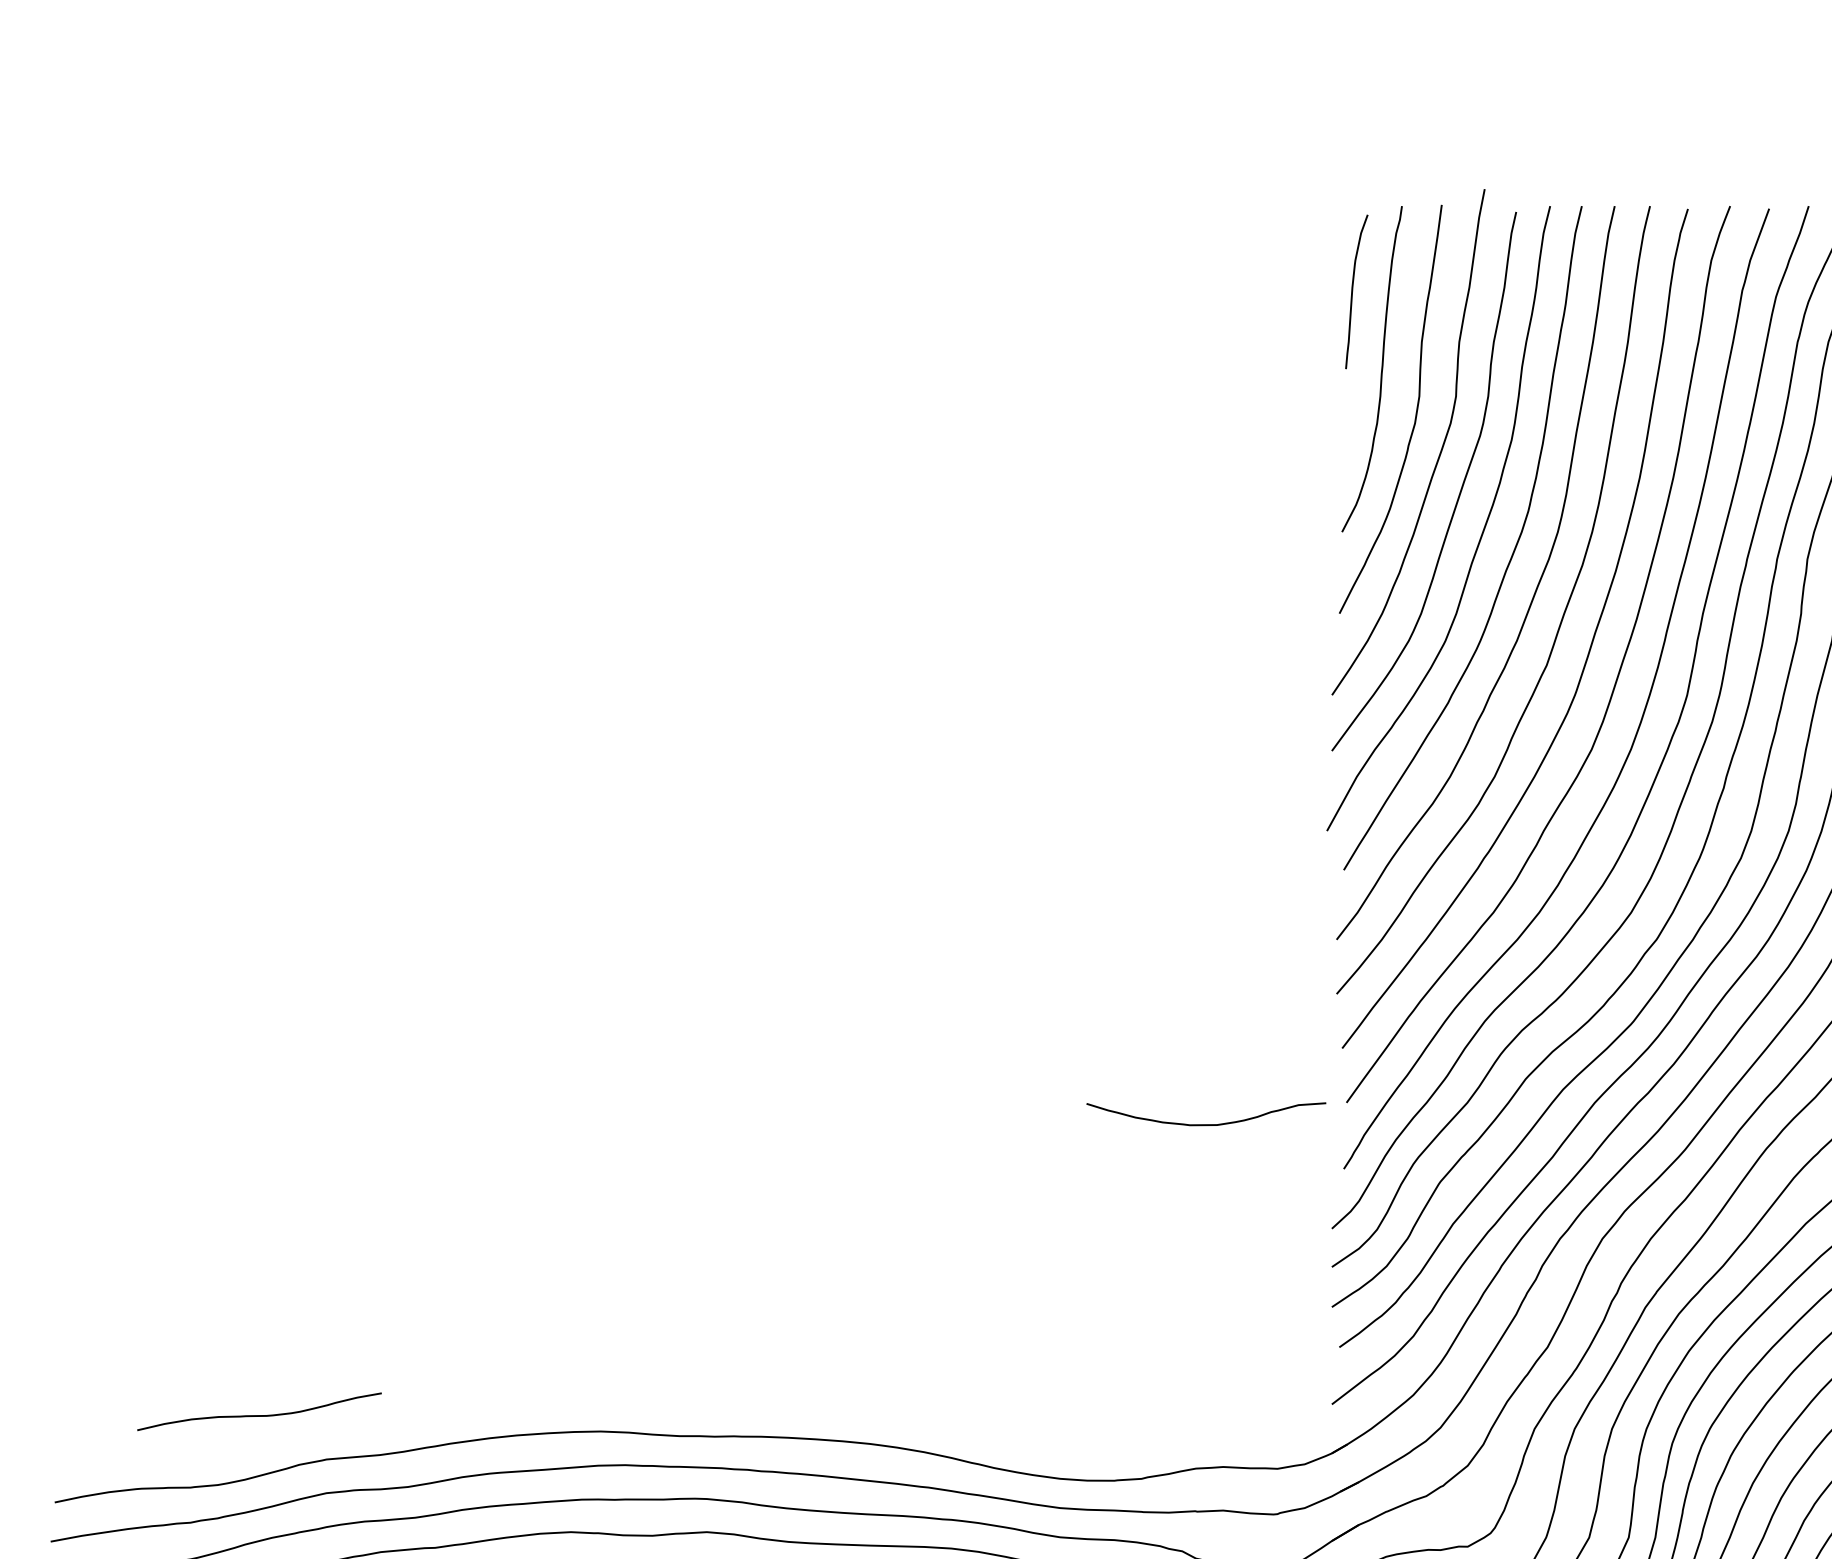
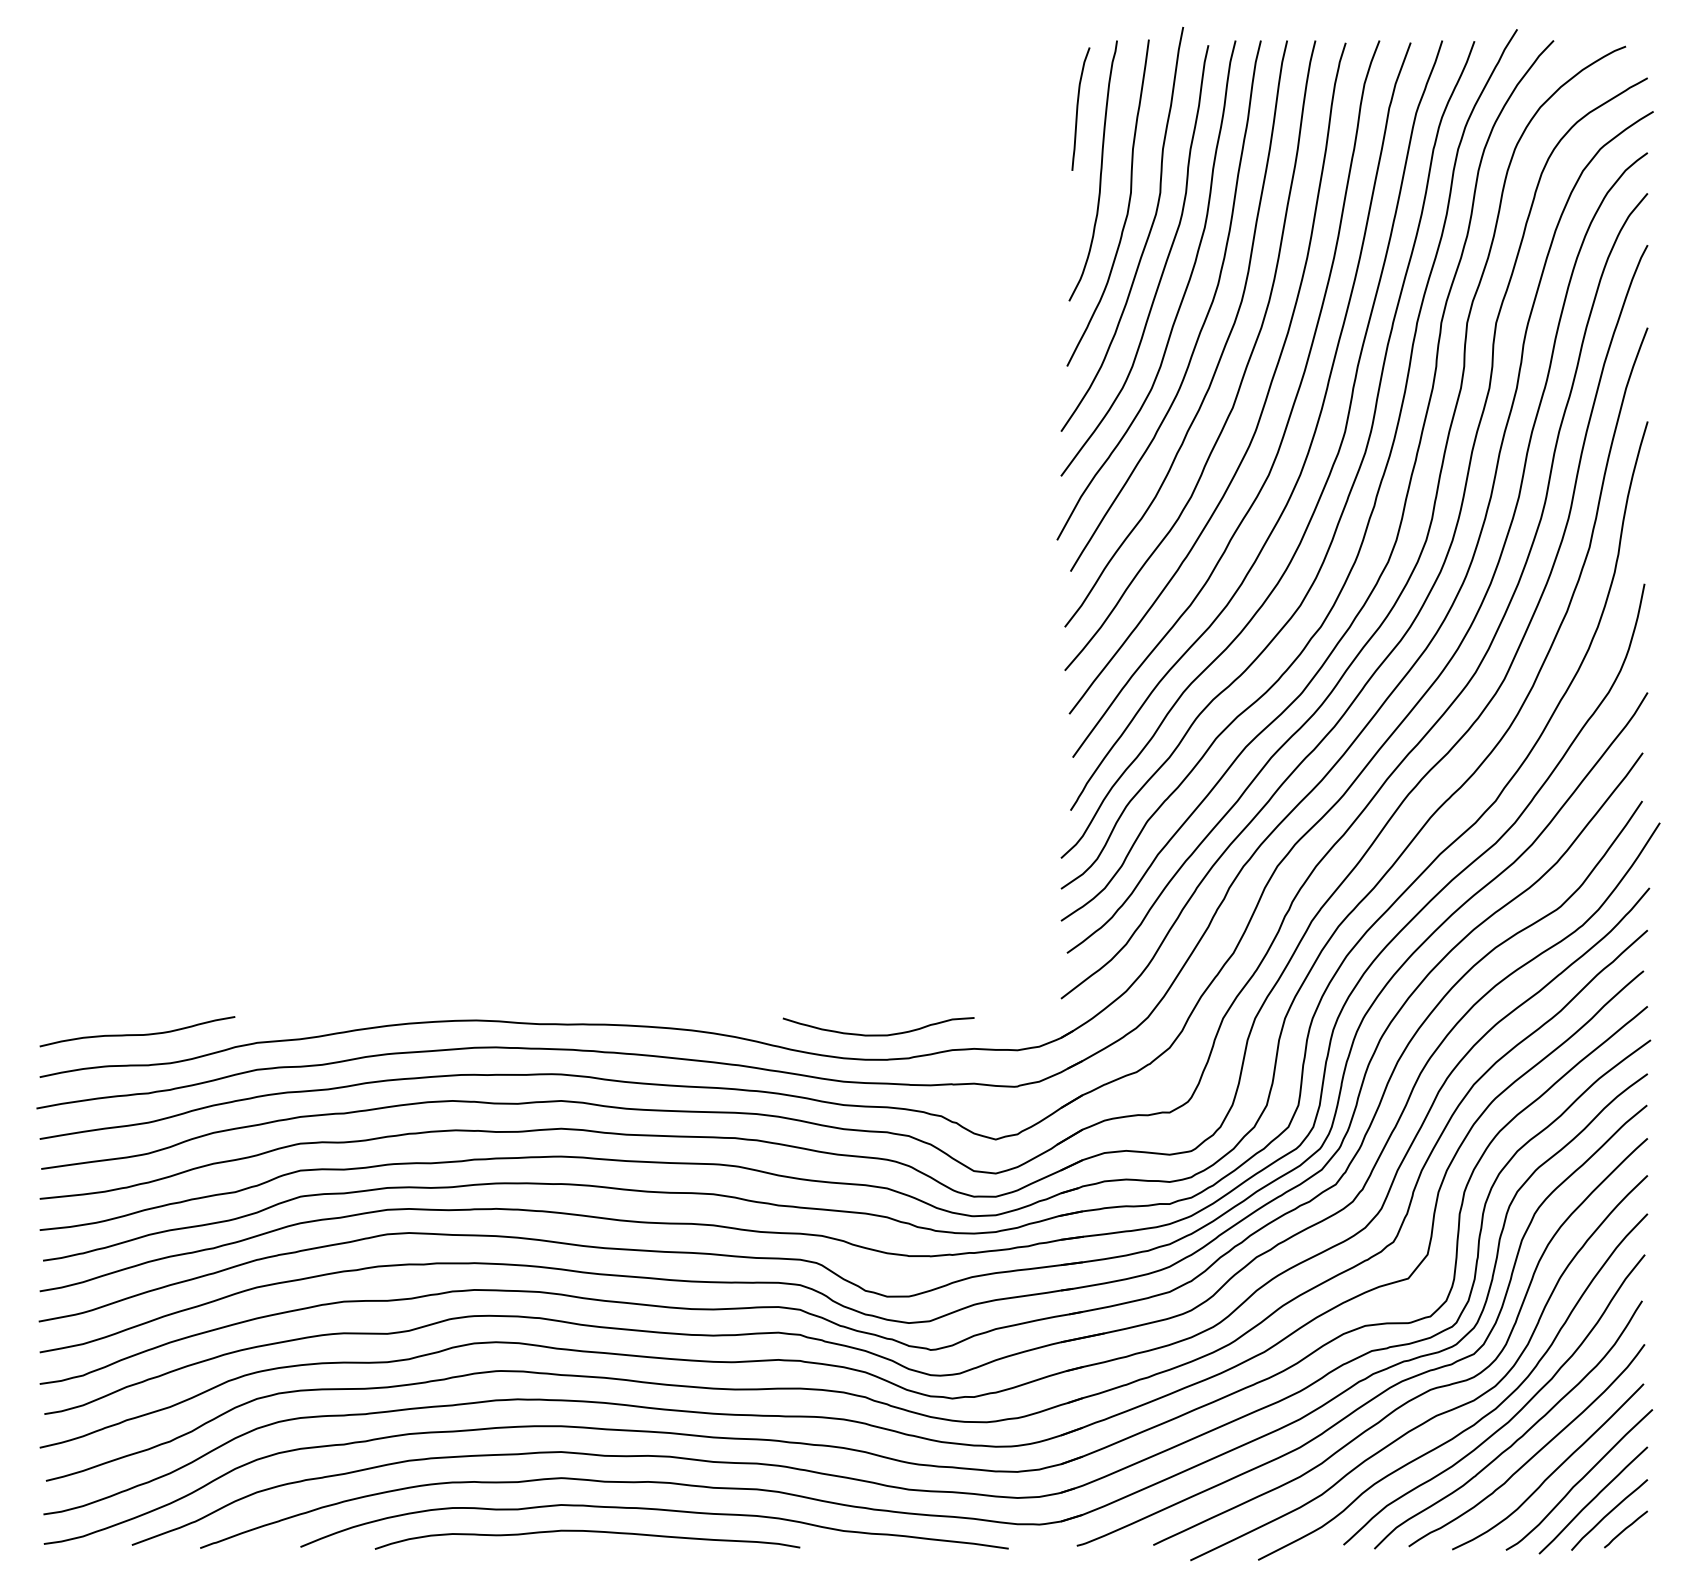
curve: (1206, 1123) -> (878, 1034), moved
curve: (259, 1415) -> (137, 1034), moved

